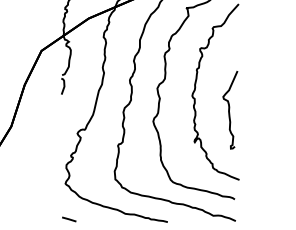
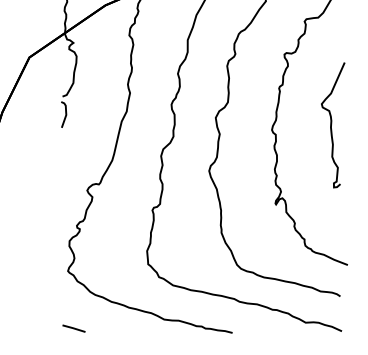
curve: (229, 110) -> (331, 126), moved

